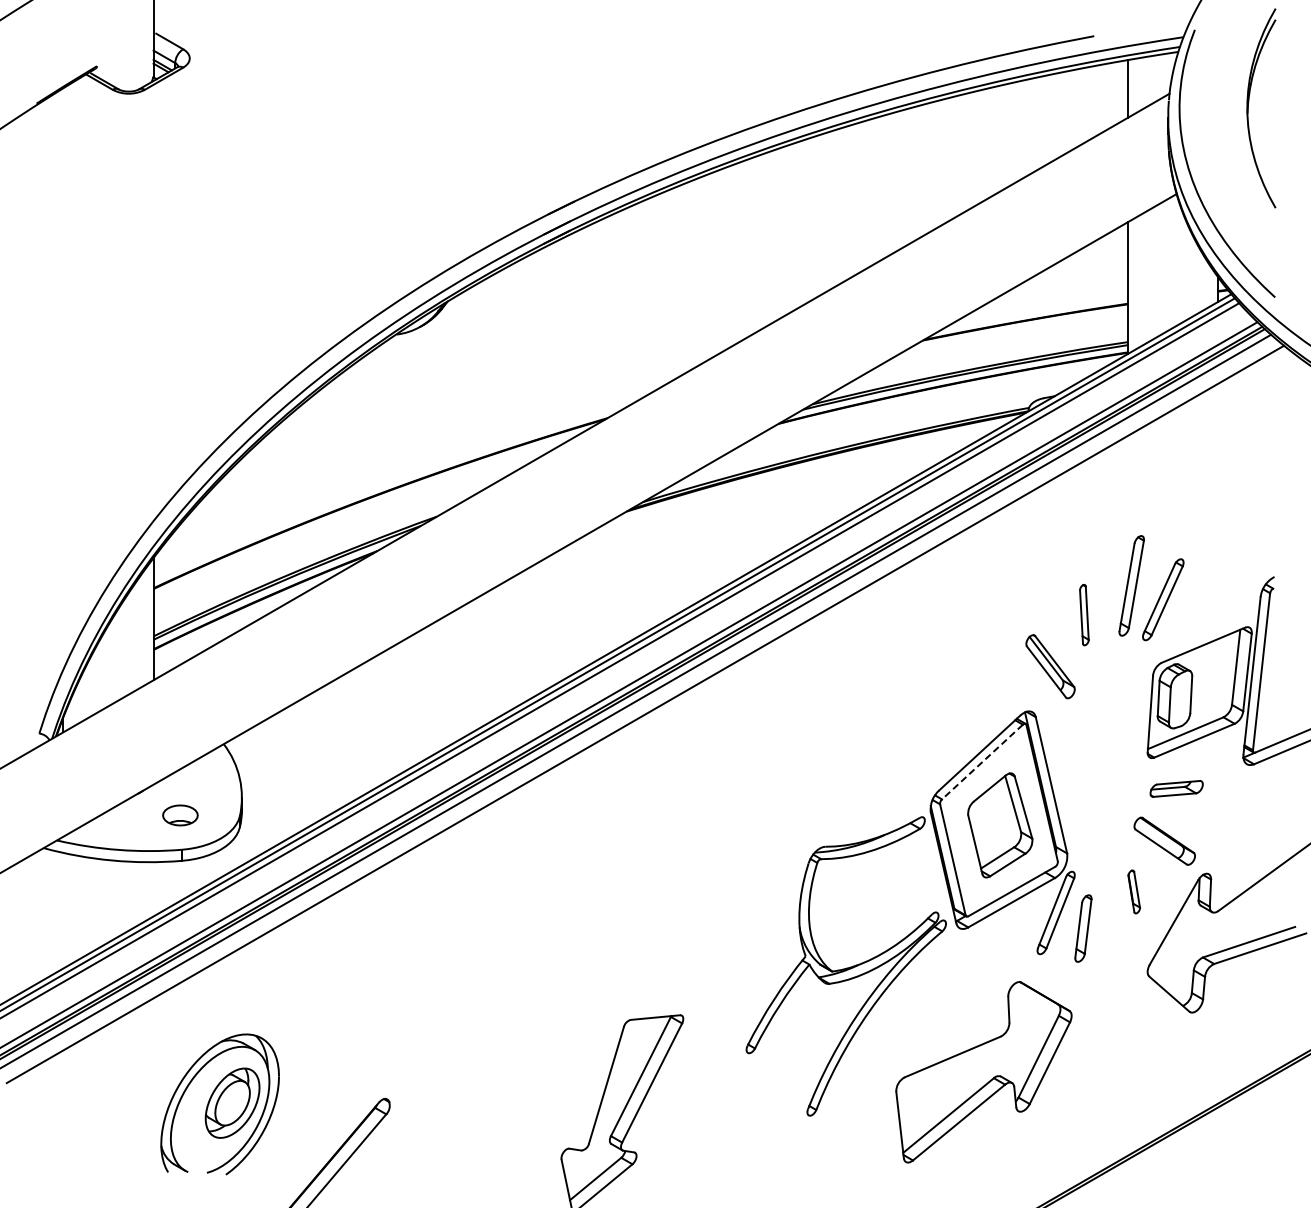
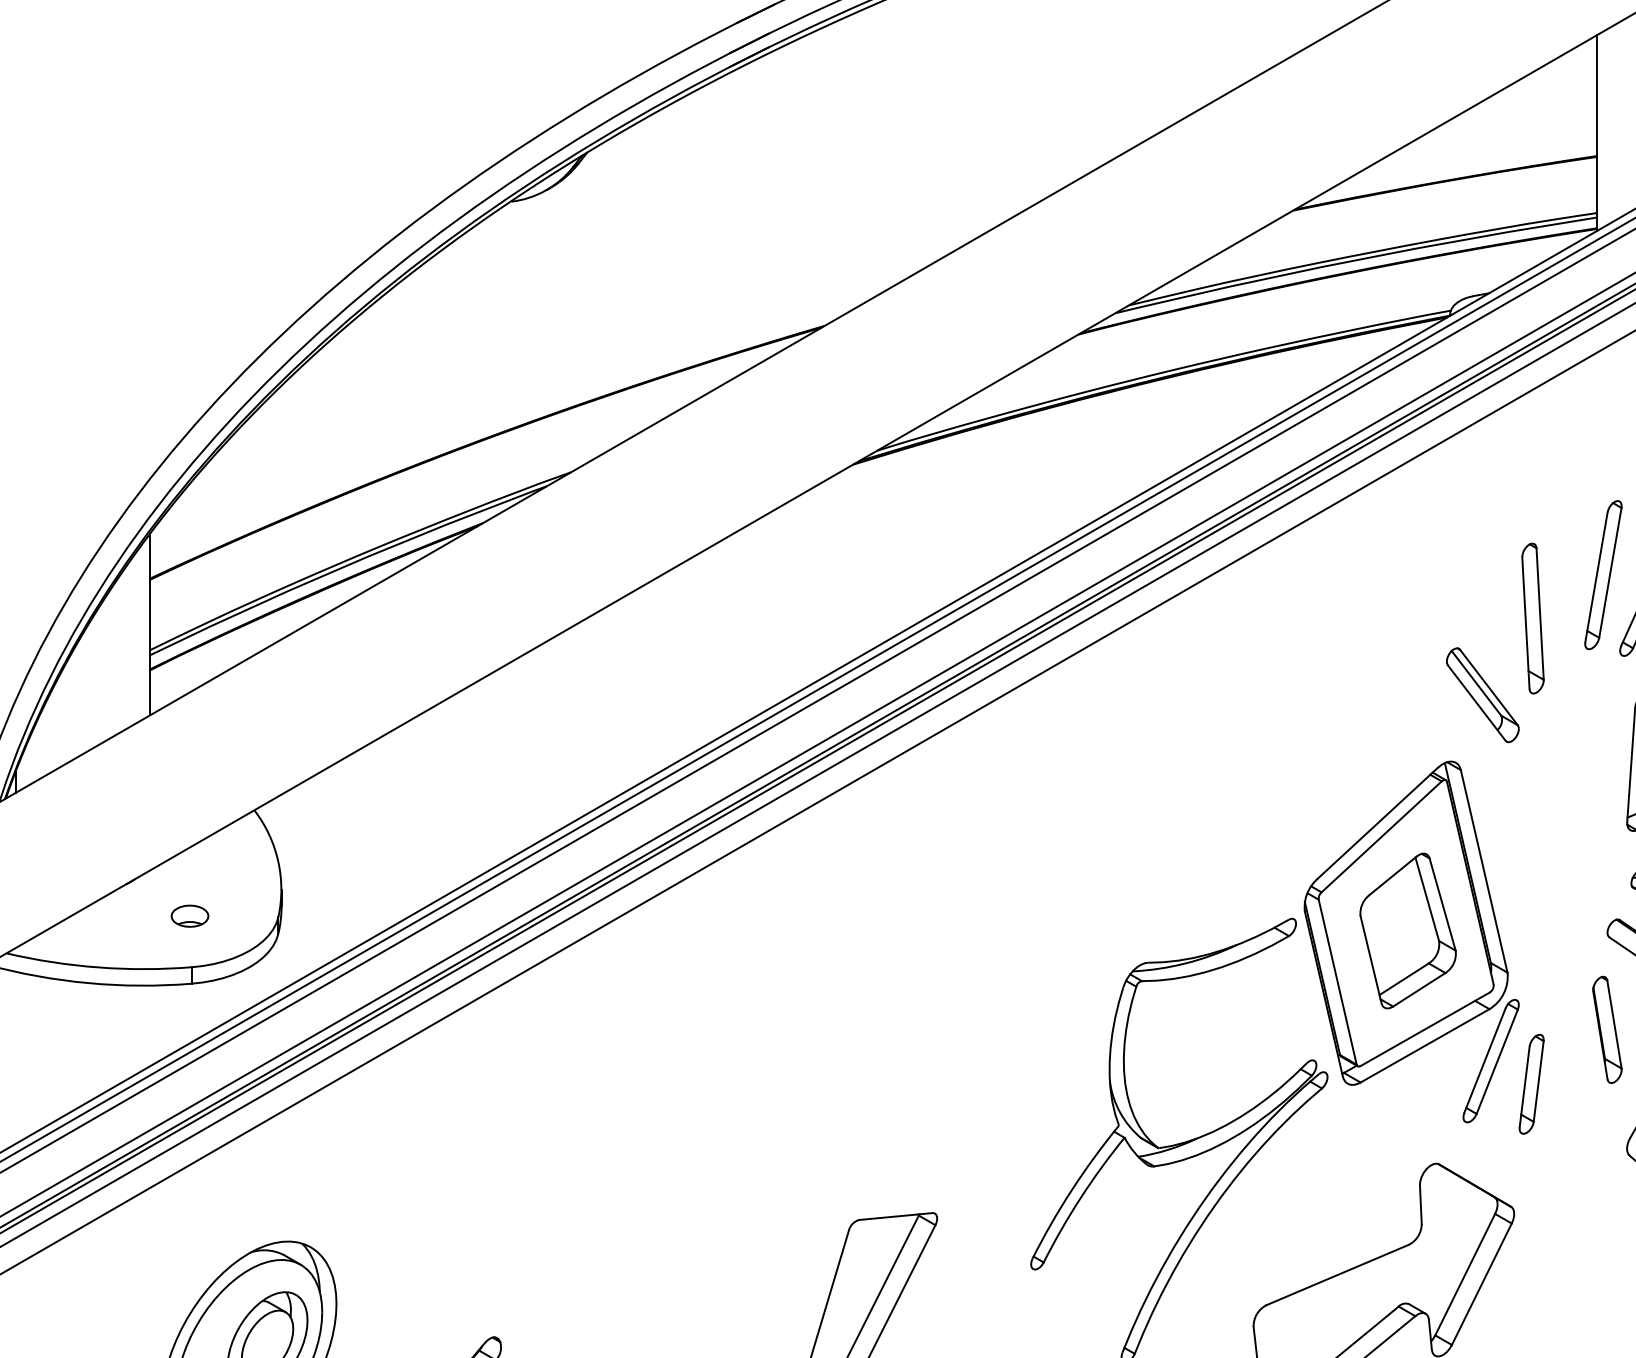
part: (1084, 614) -> (1533, 617), size x1.67
line: (982, 762) -> (1381, 837), dashed -> solid
part: (180, 815) -> (190, 916), size x0.71
part: (1133, 891) -> (1606, 1029), size x1.67

